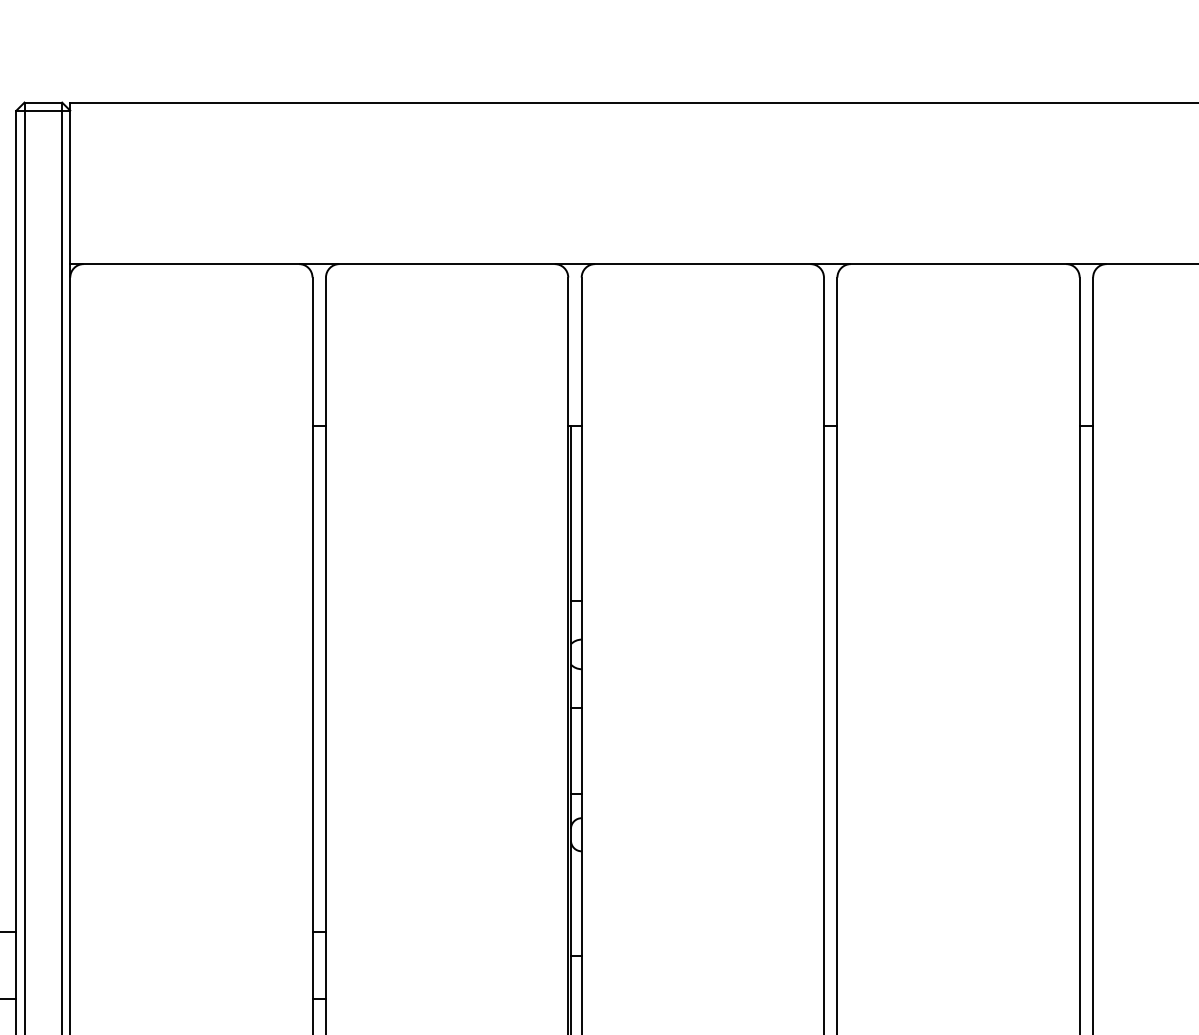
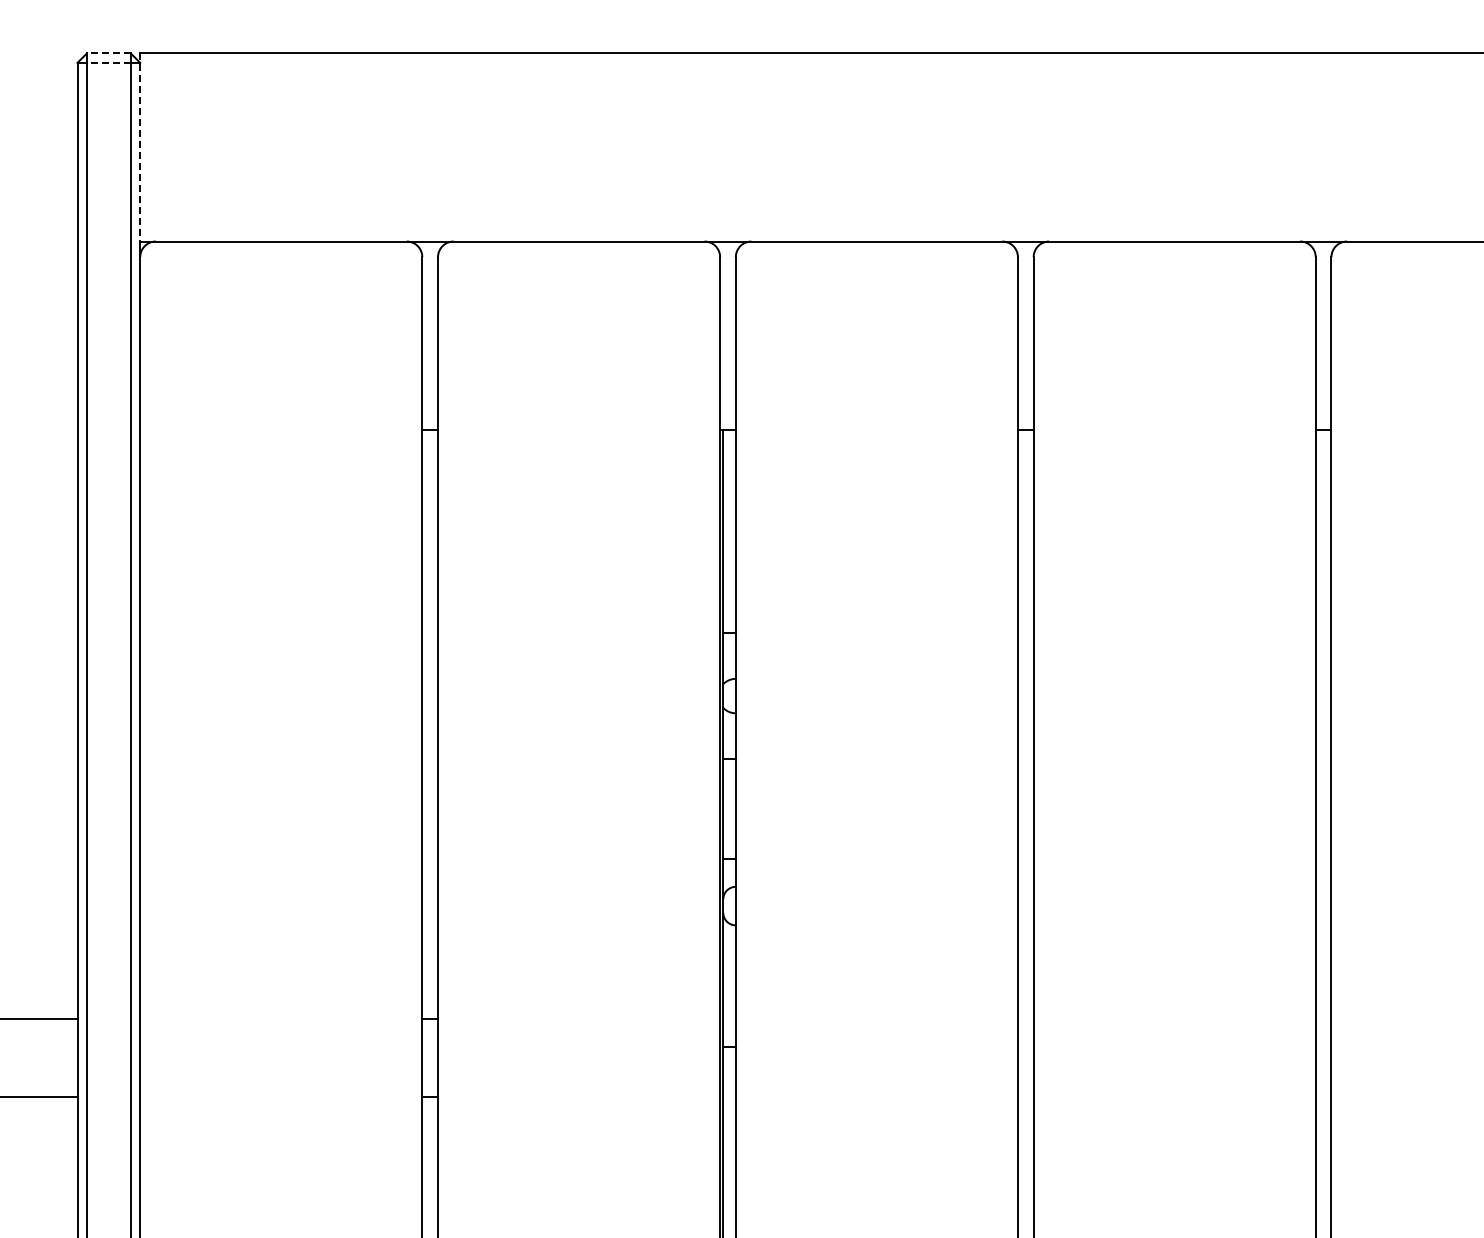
line: (43, 102) -> (108, 53), solid -> dashed
line: (43, 110) -> (108, 62), solid -> dashed
line: (70, 183) -> (140, 147), solid -> dashed

